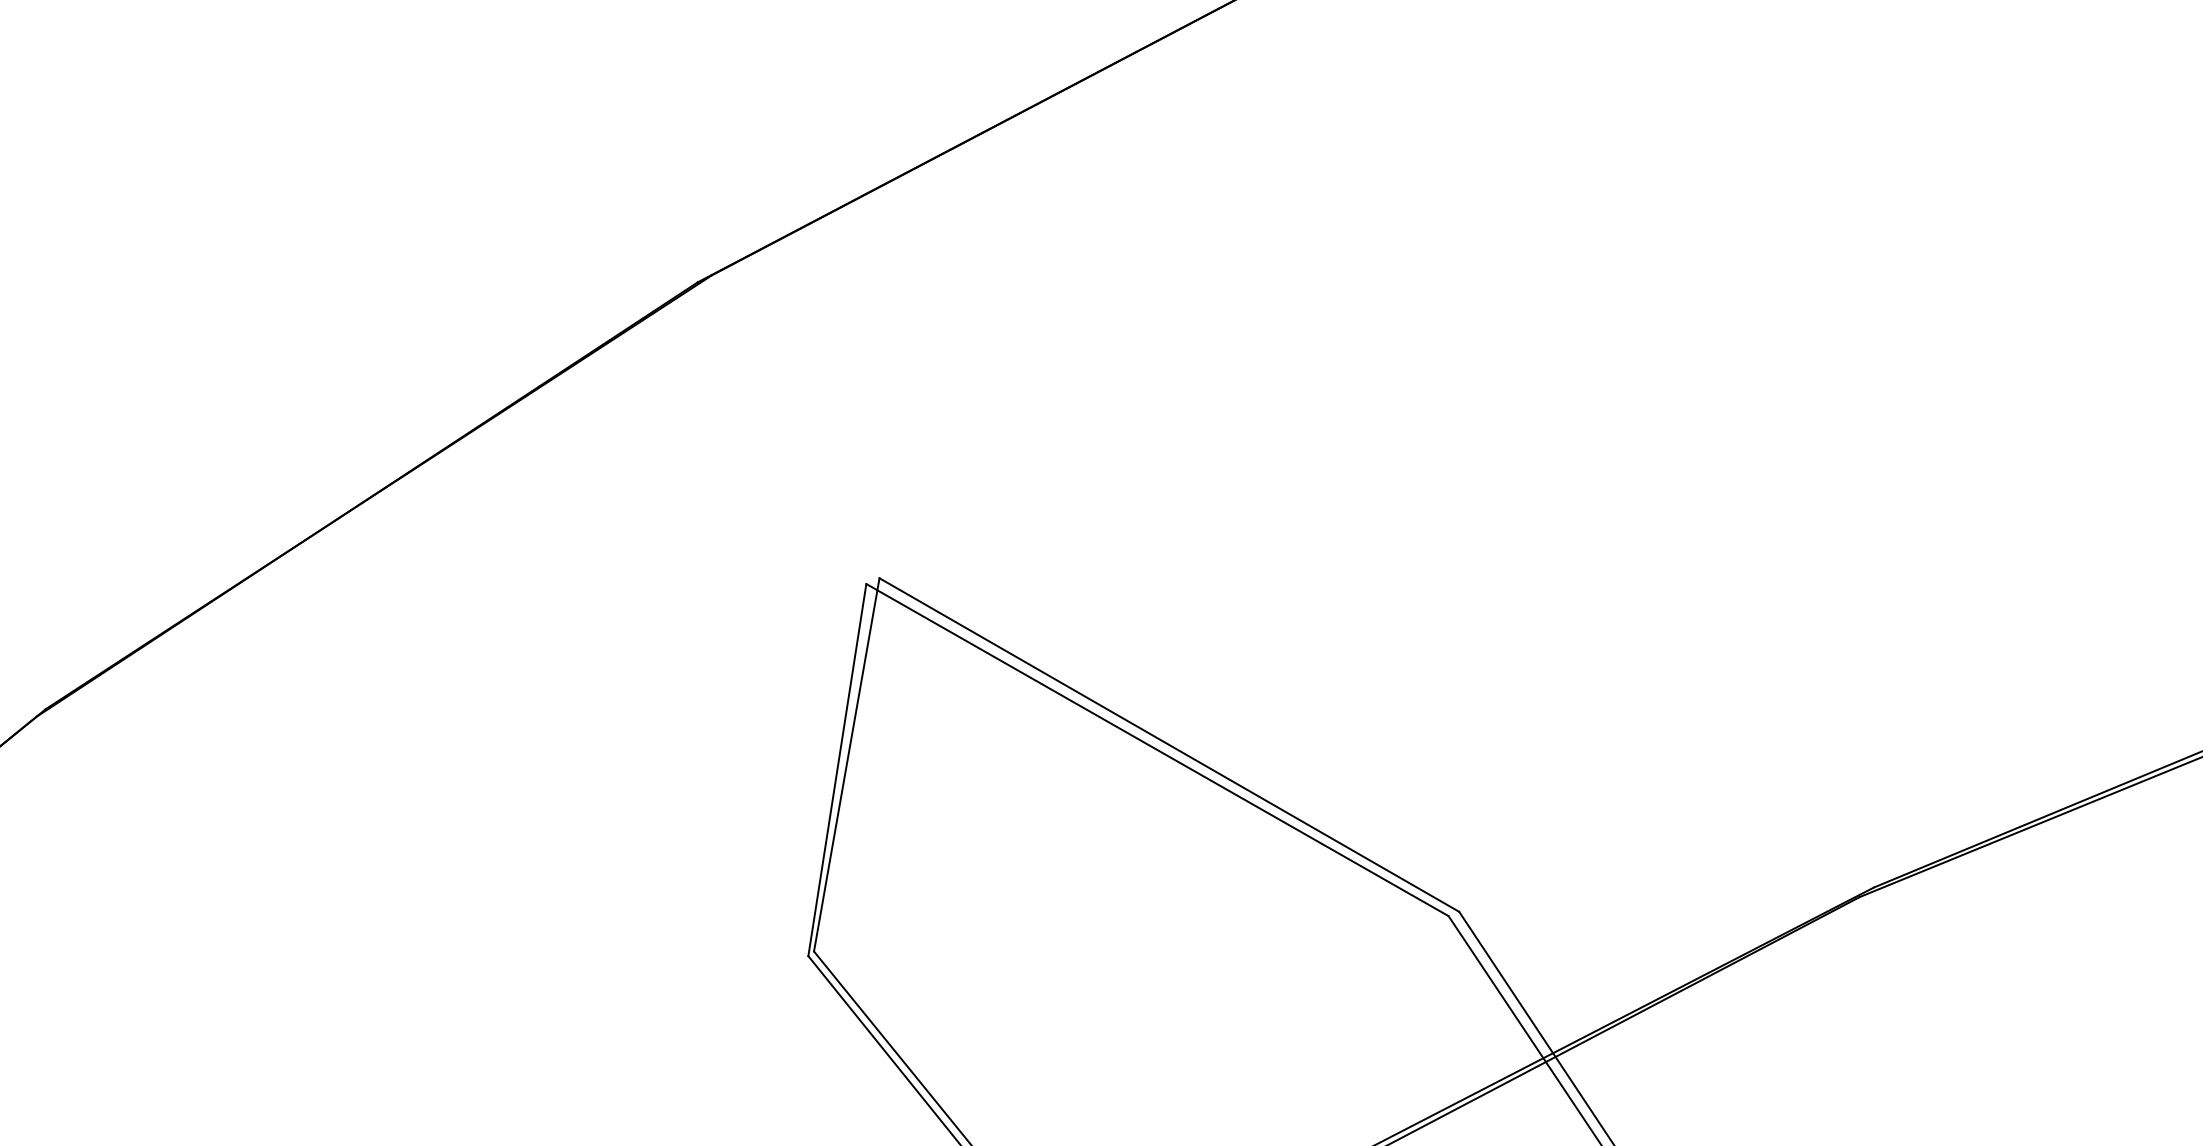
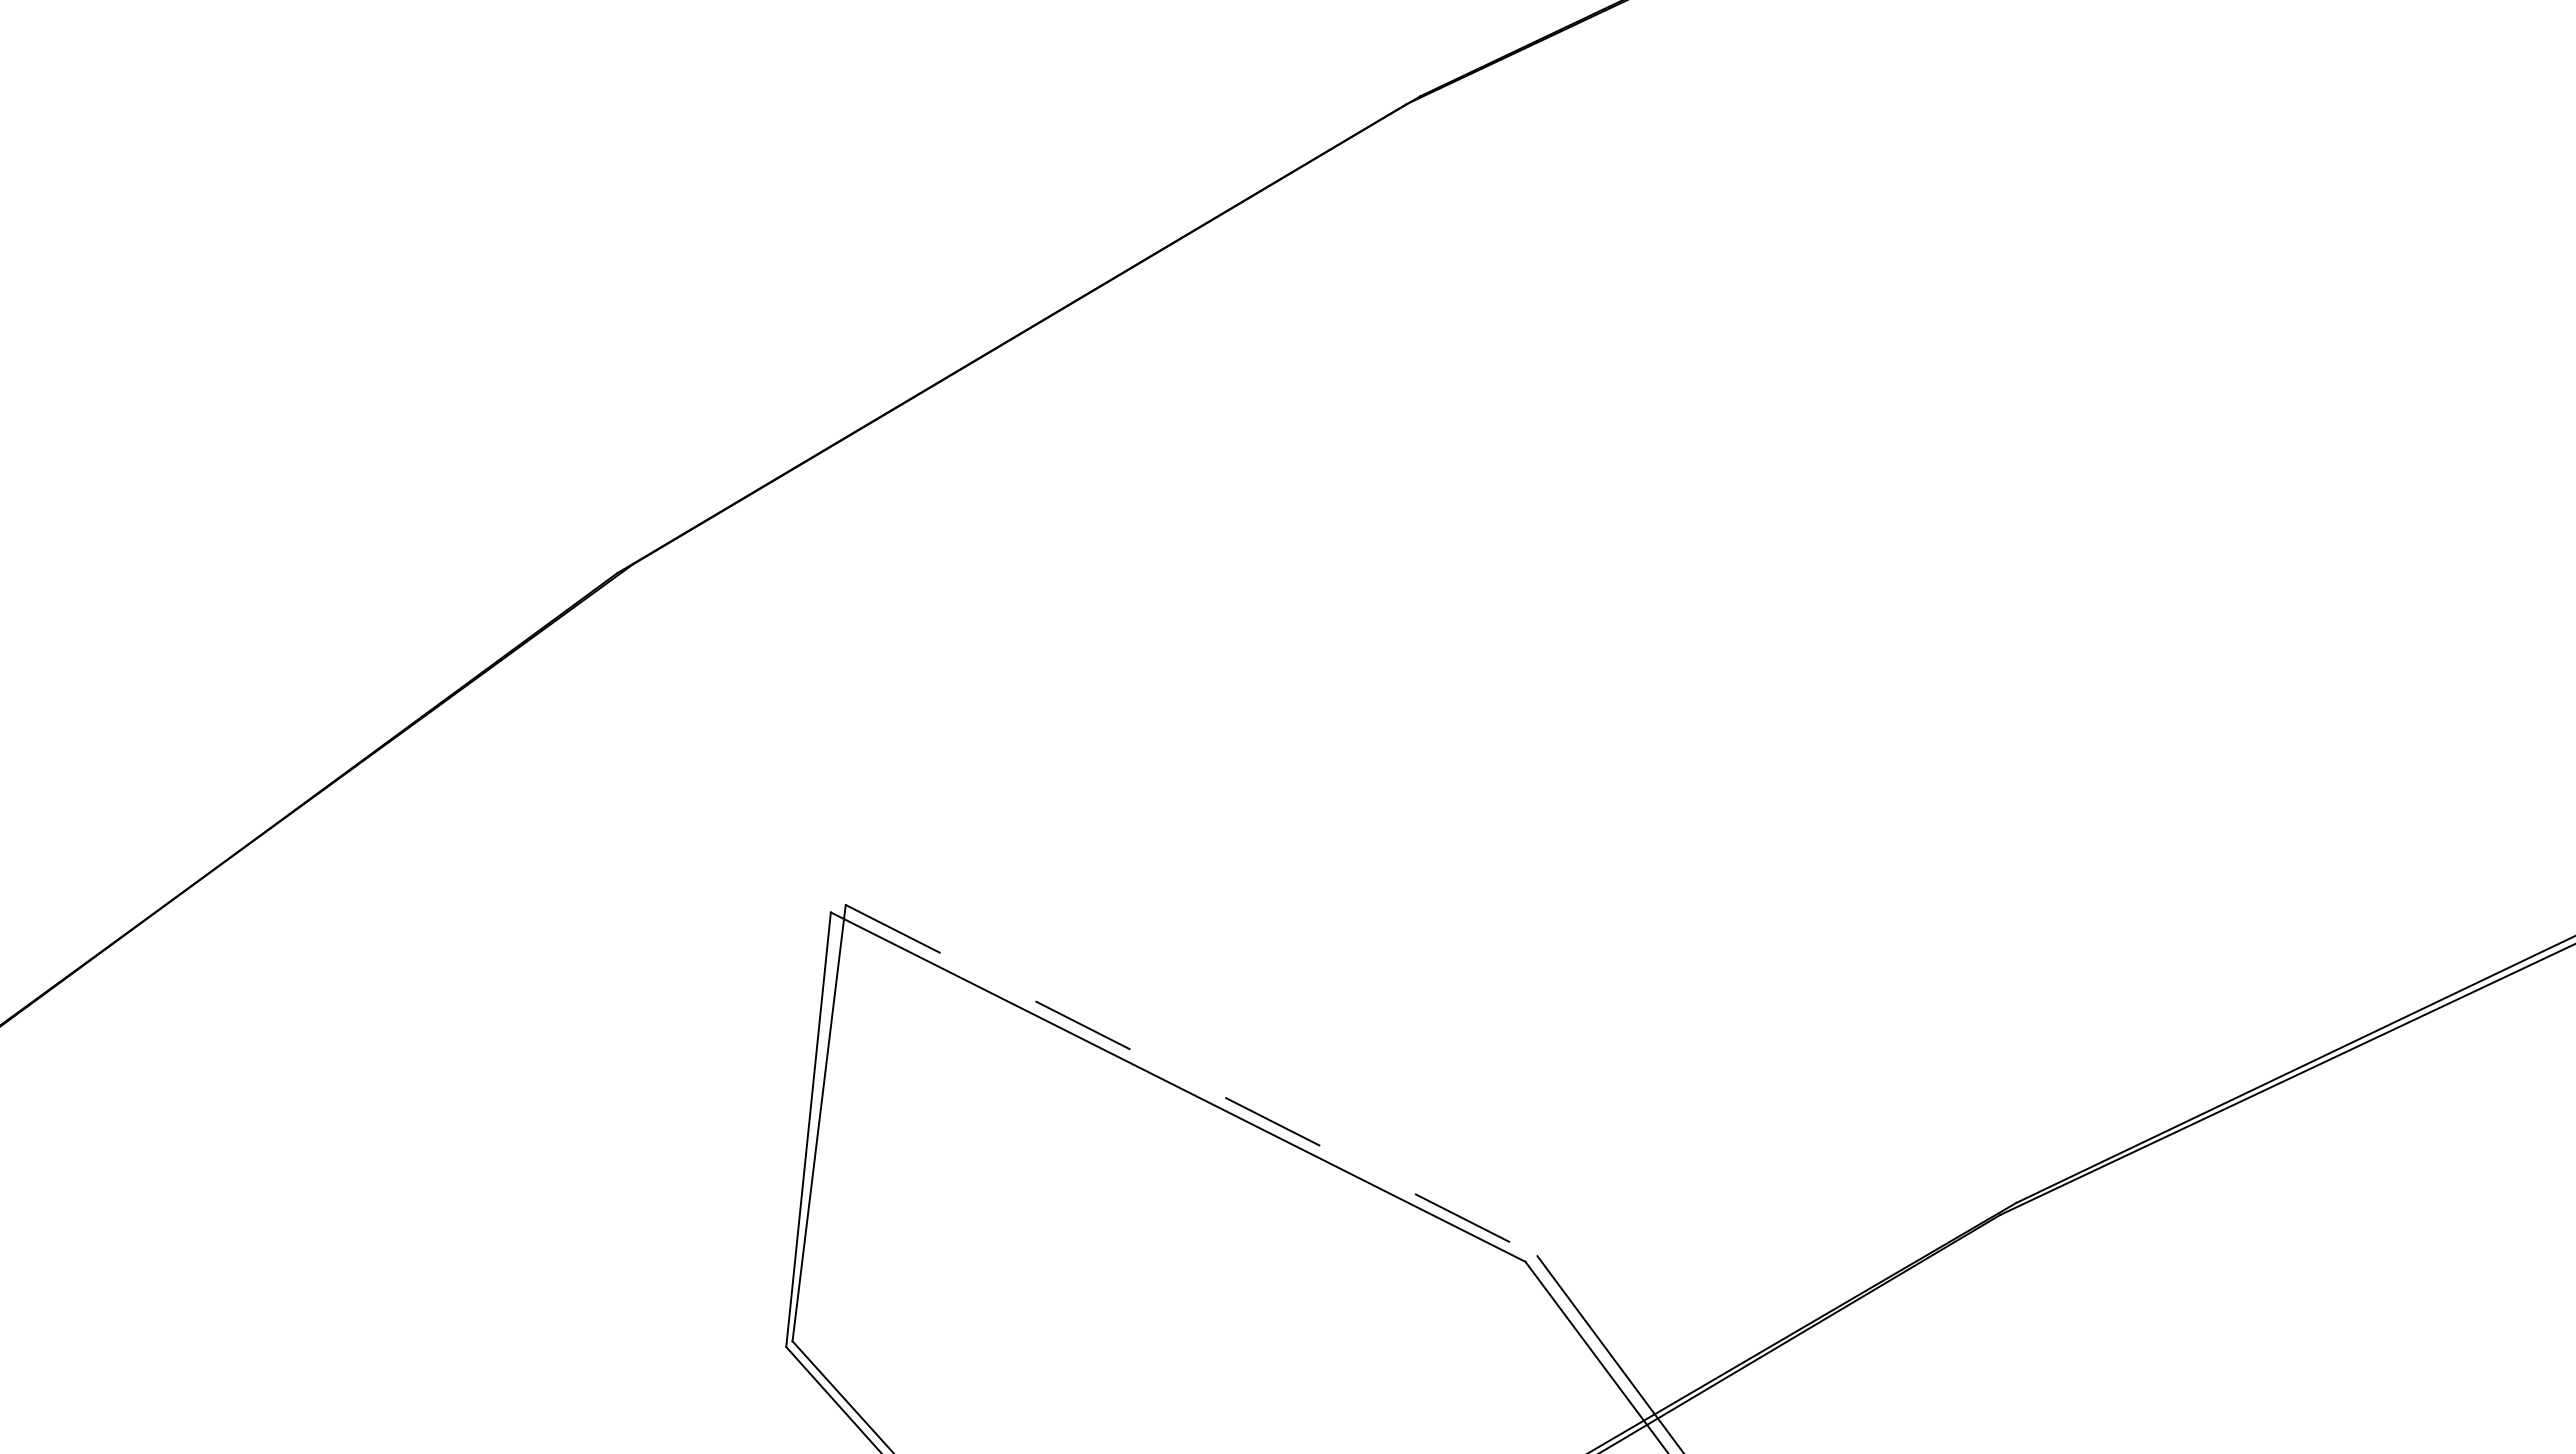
line: (1169, 744) -> (1191, 1080), solid -> dashed

